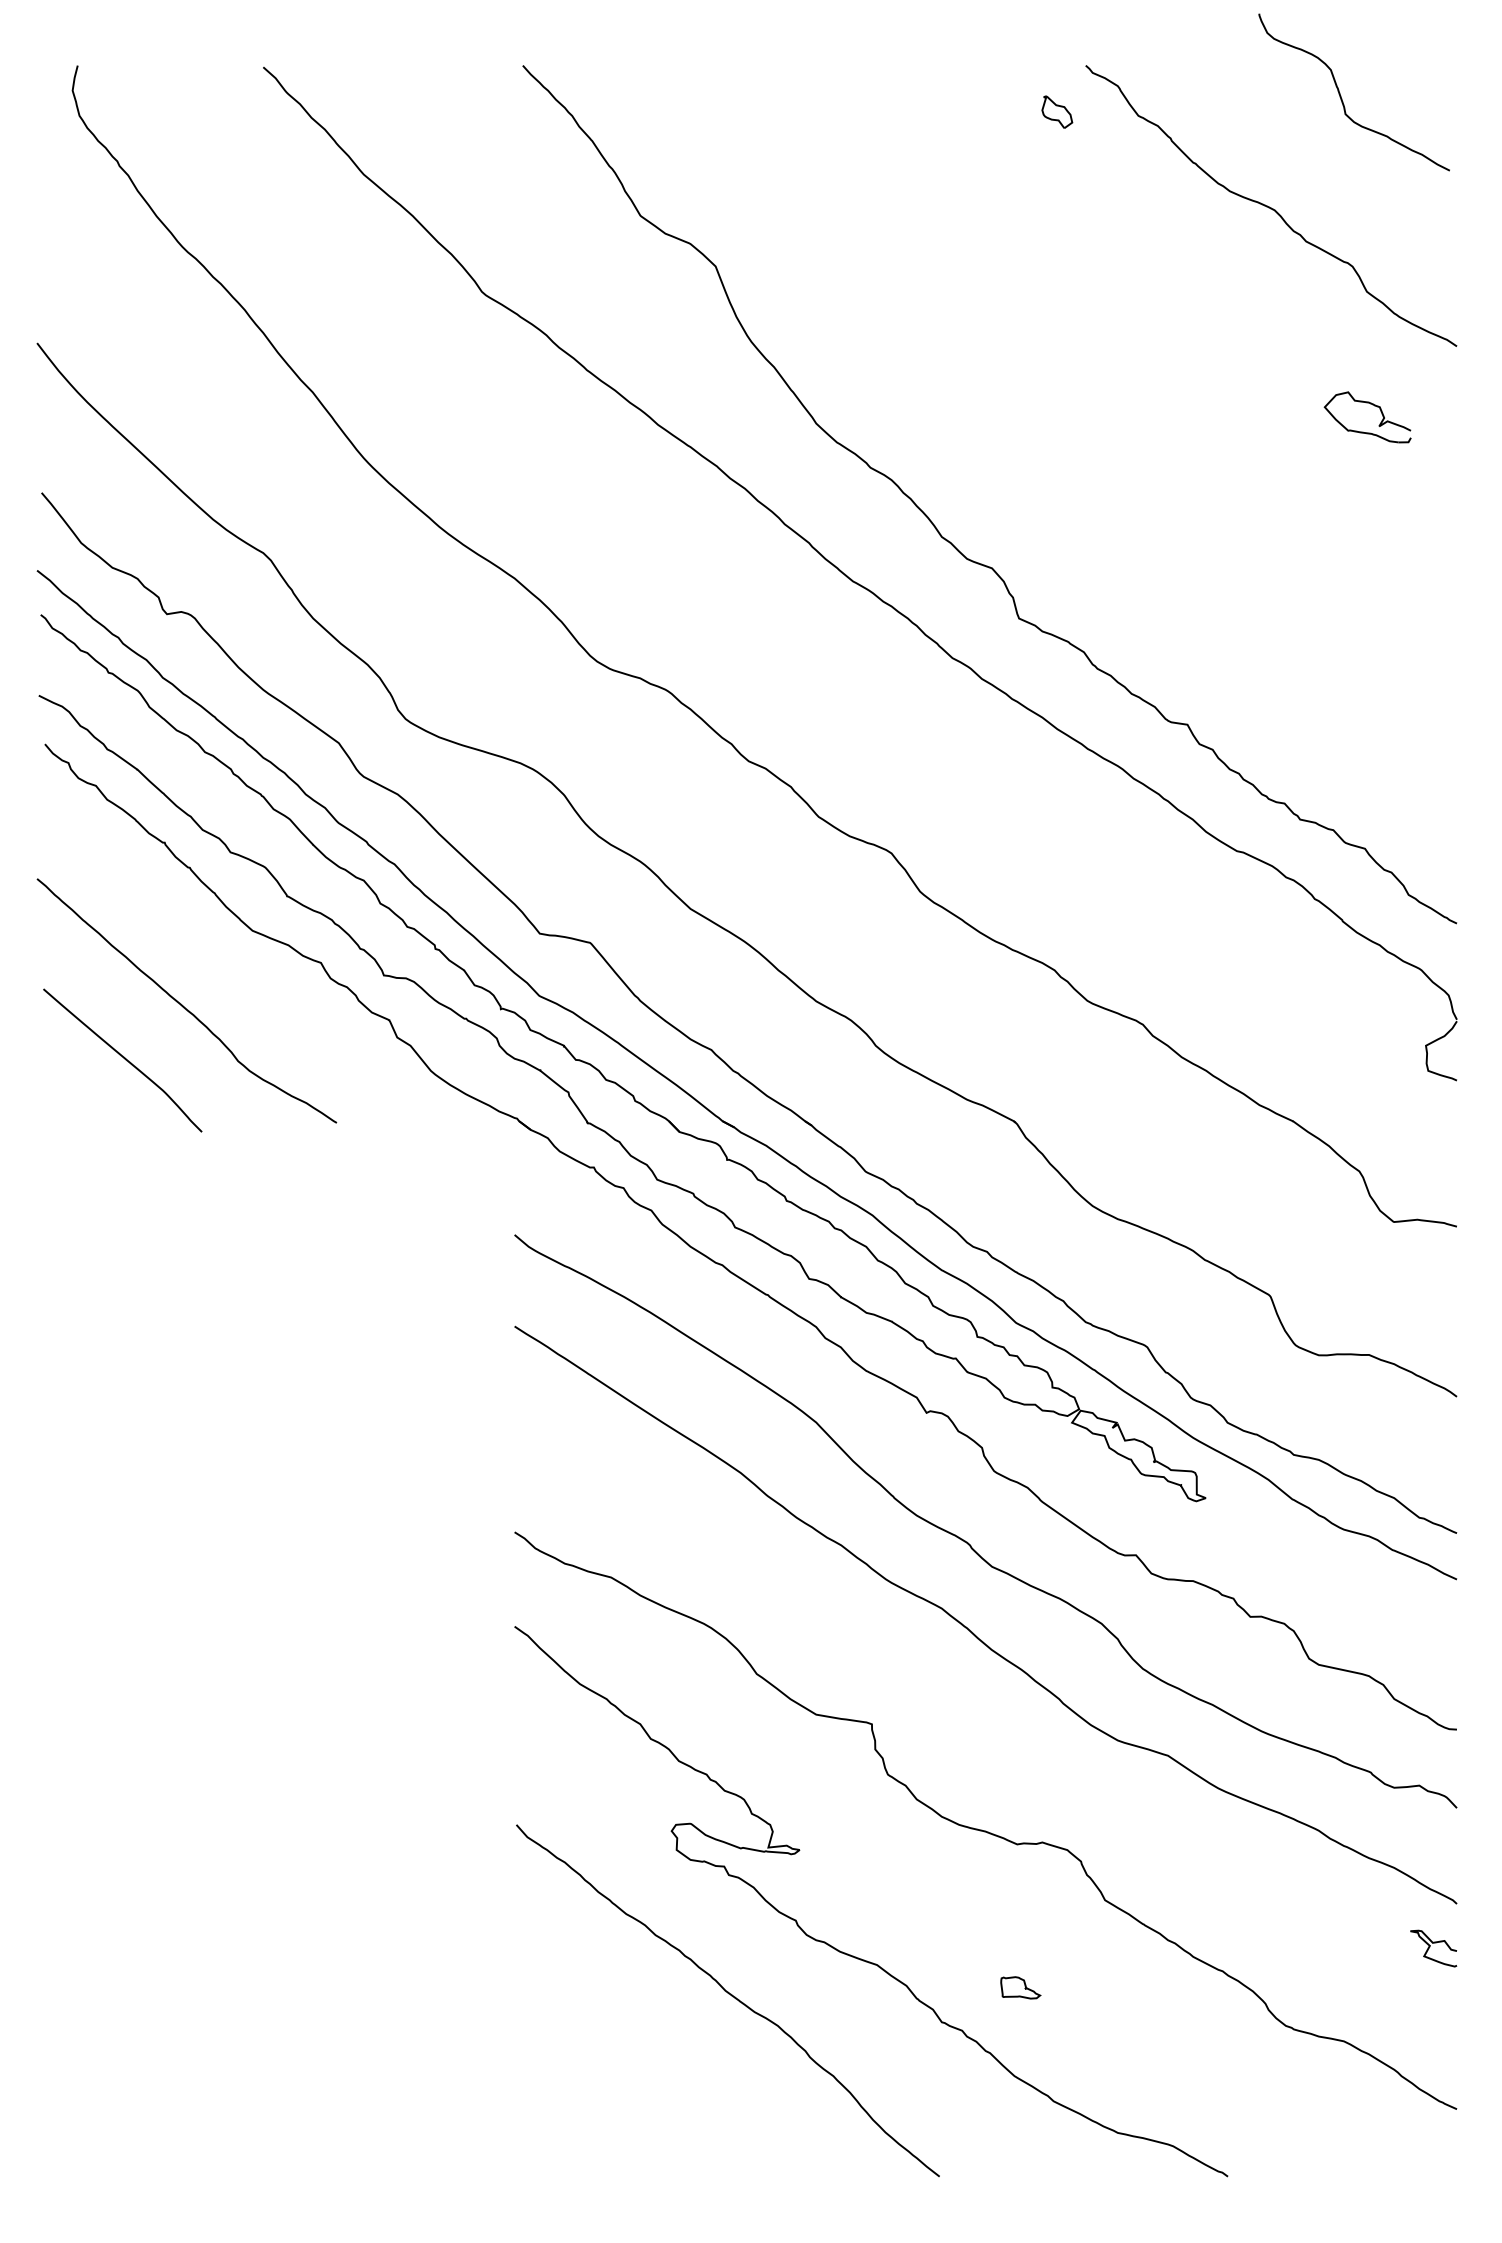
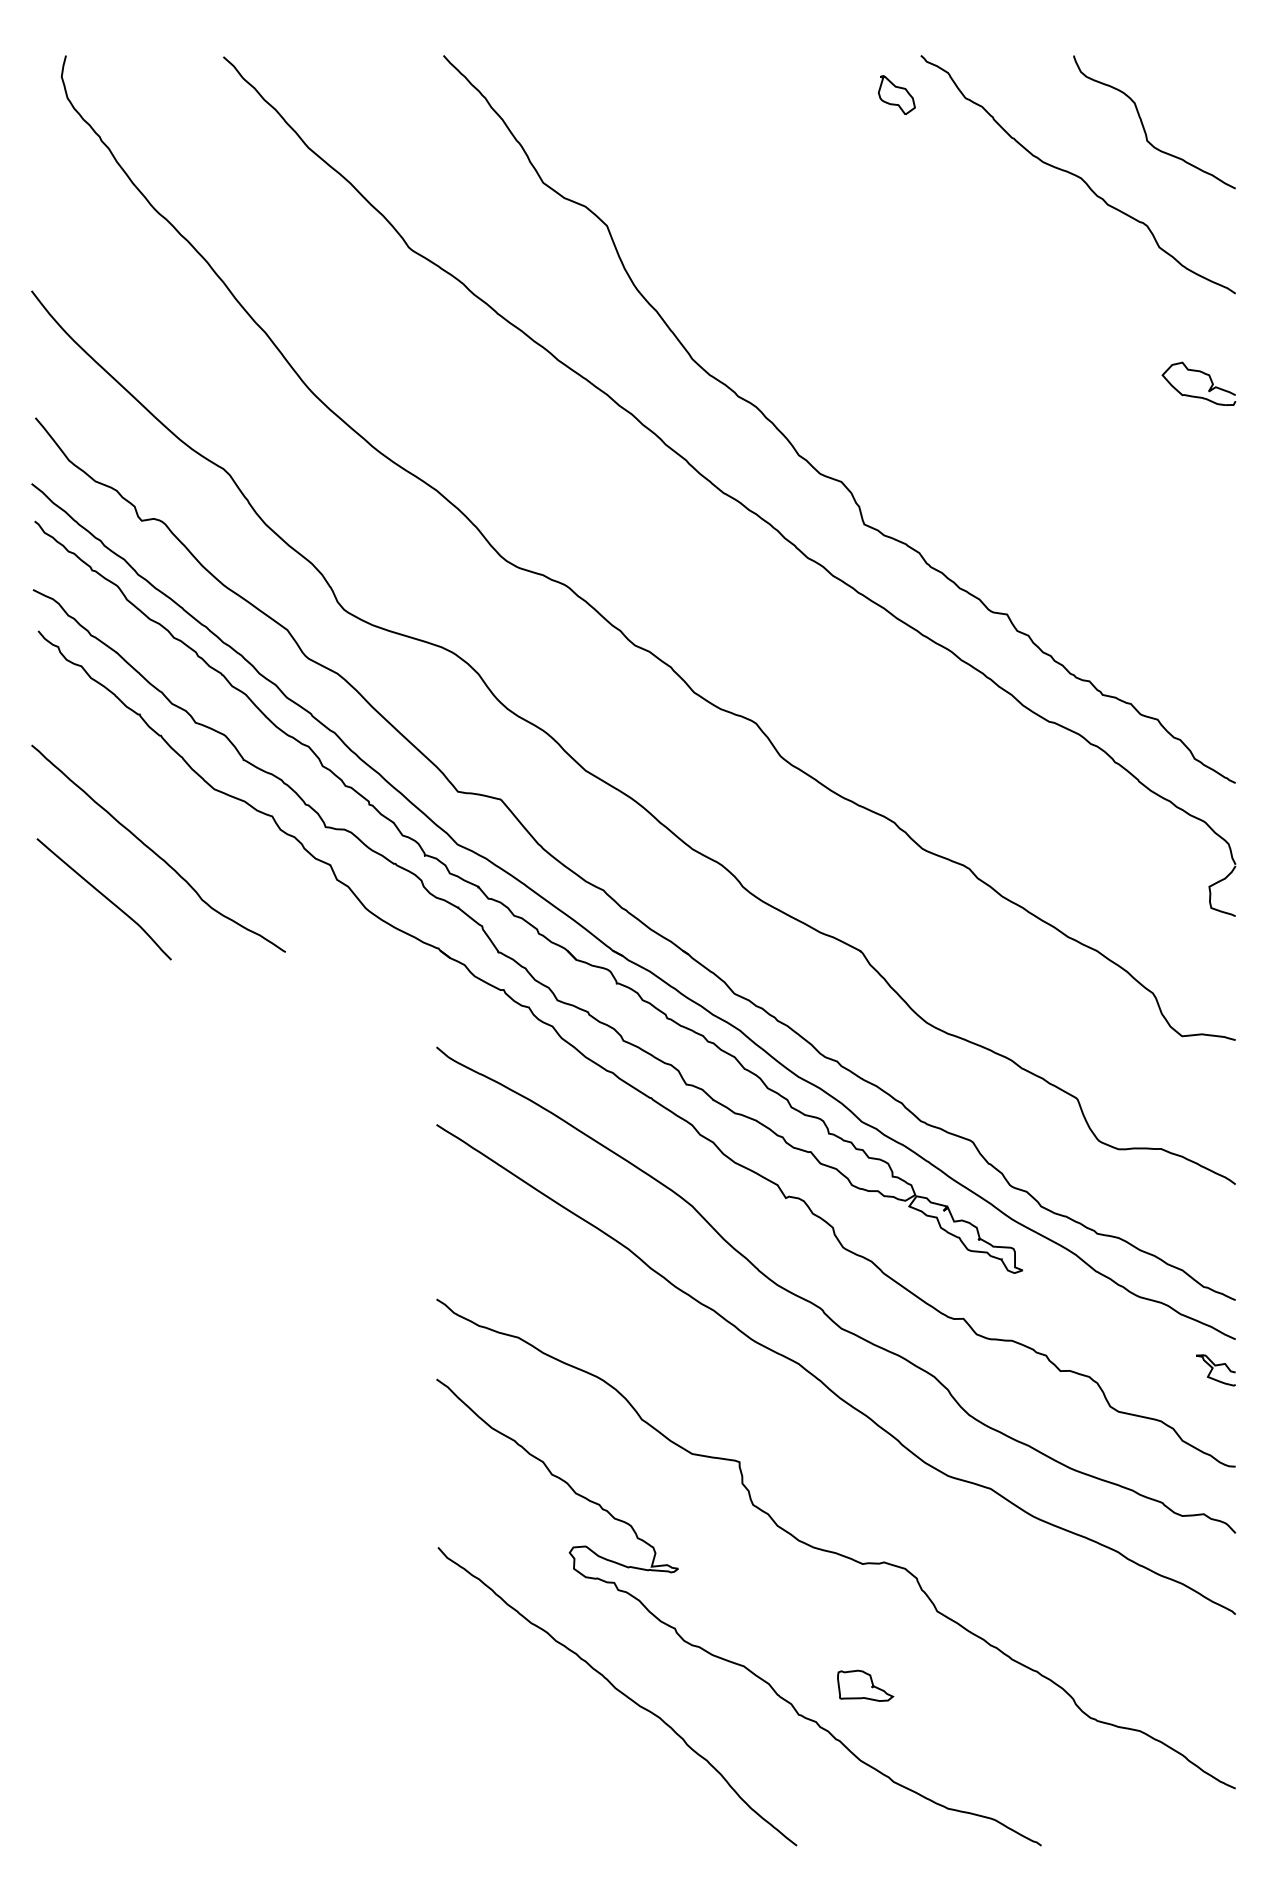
curve: (1342, 97) -> (1144, 126), moved
part: (1057, 111) -> (896, 94), size x1.43
part: (1371, 405) -> (1202, 373), moved
curve: (1430, 1946) -> (1213, 1368), moved
part: (1020, 1987) -> (865, 1685), size x1.67

